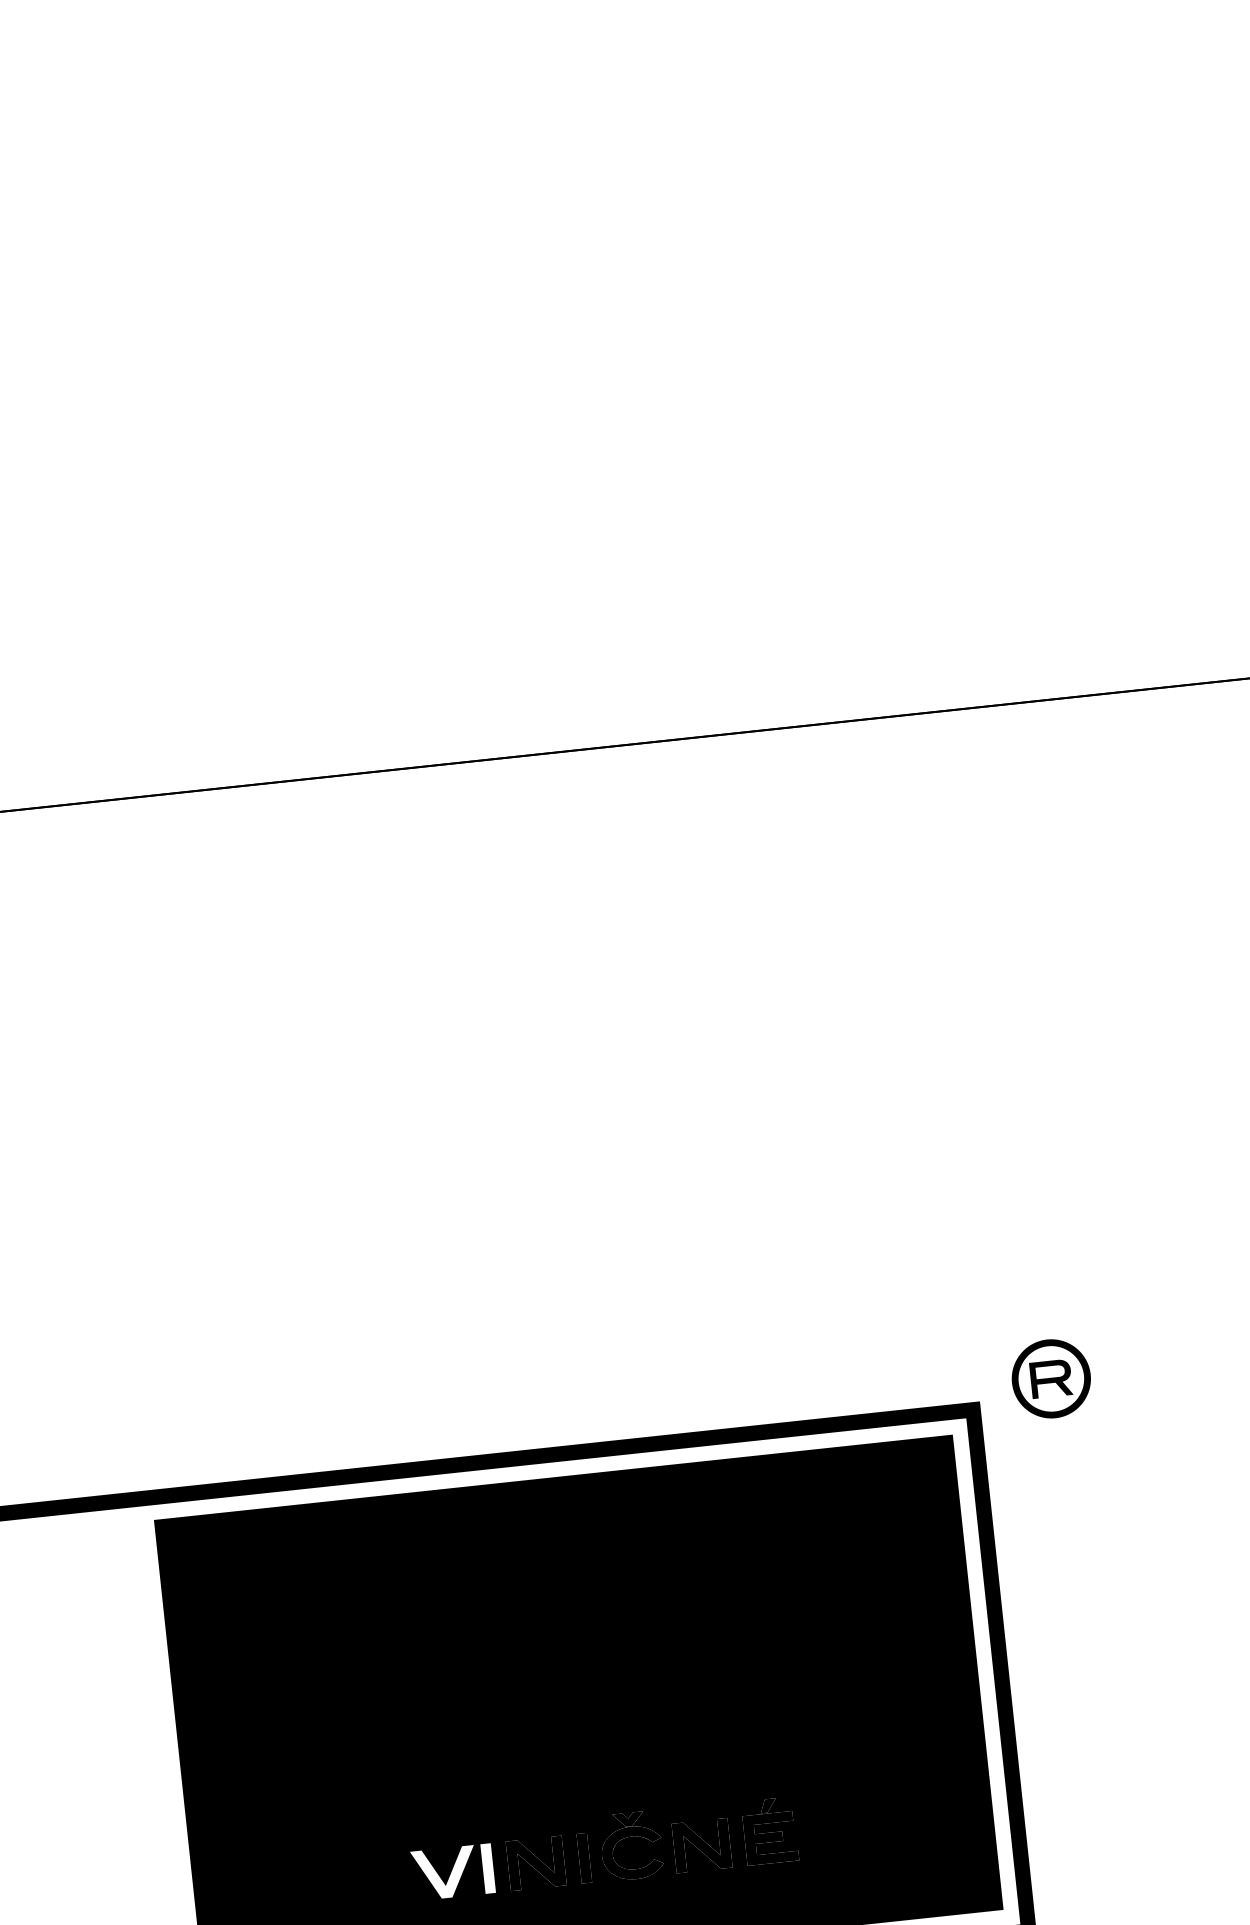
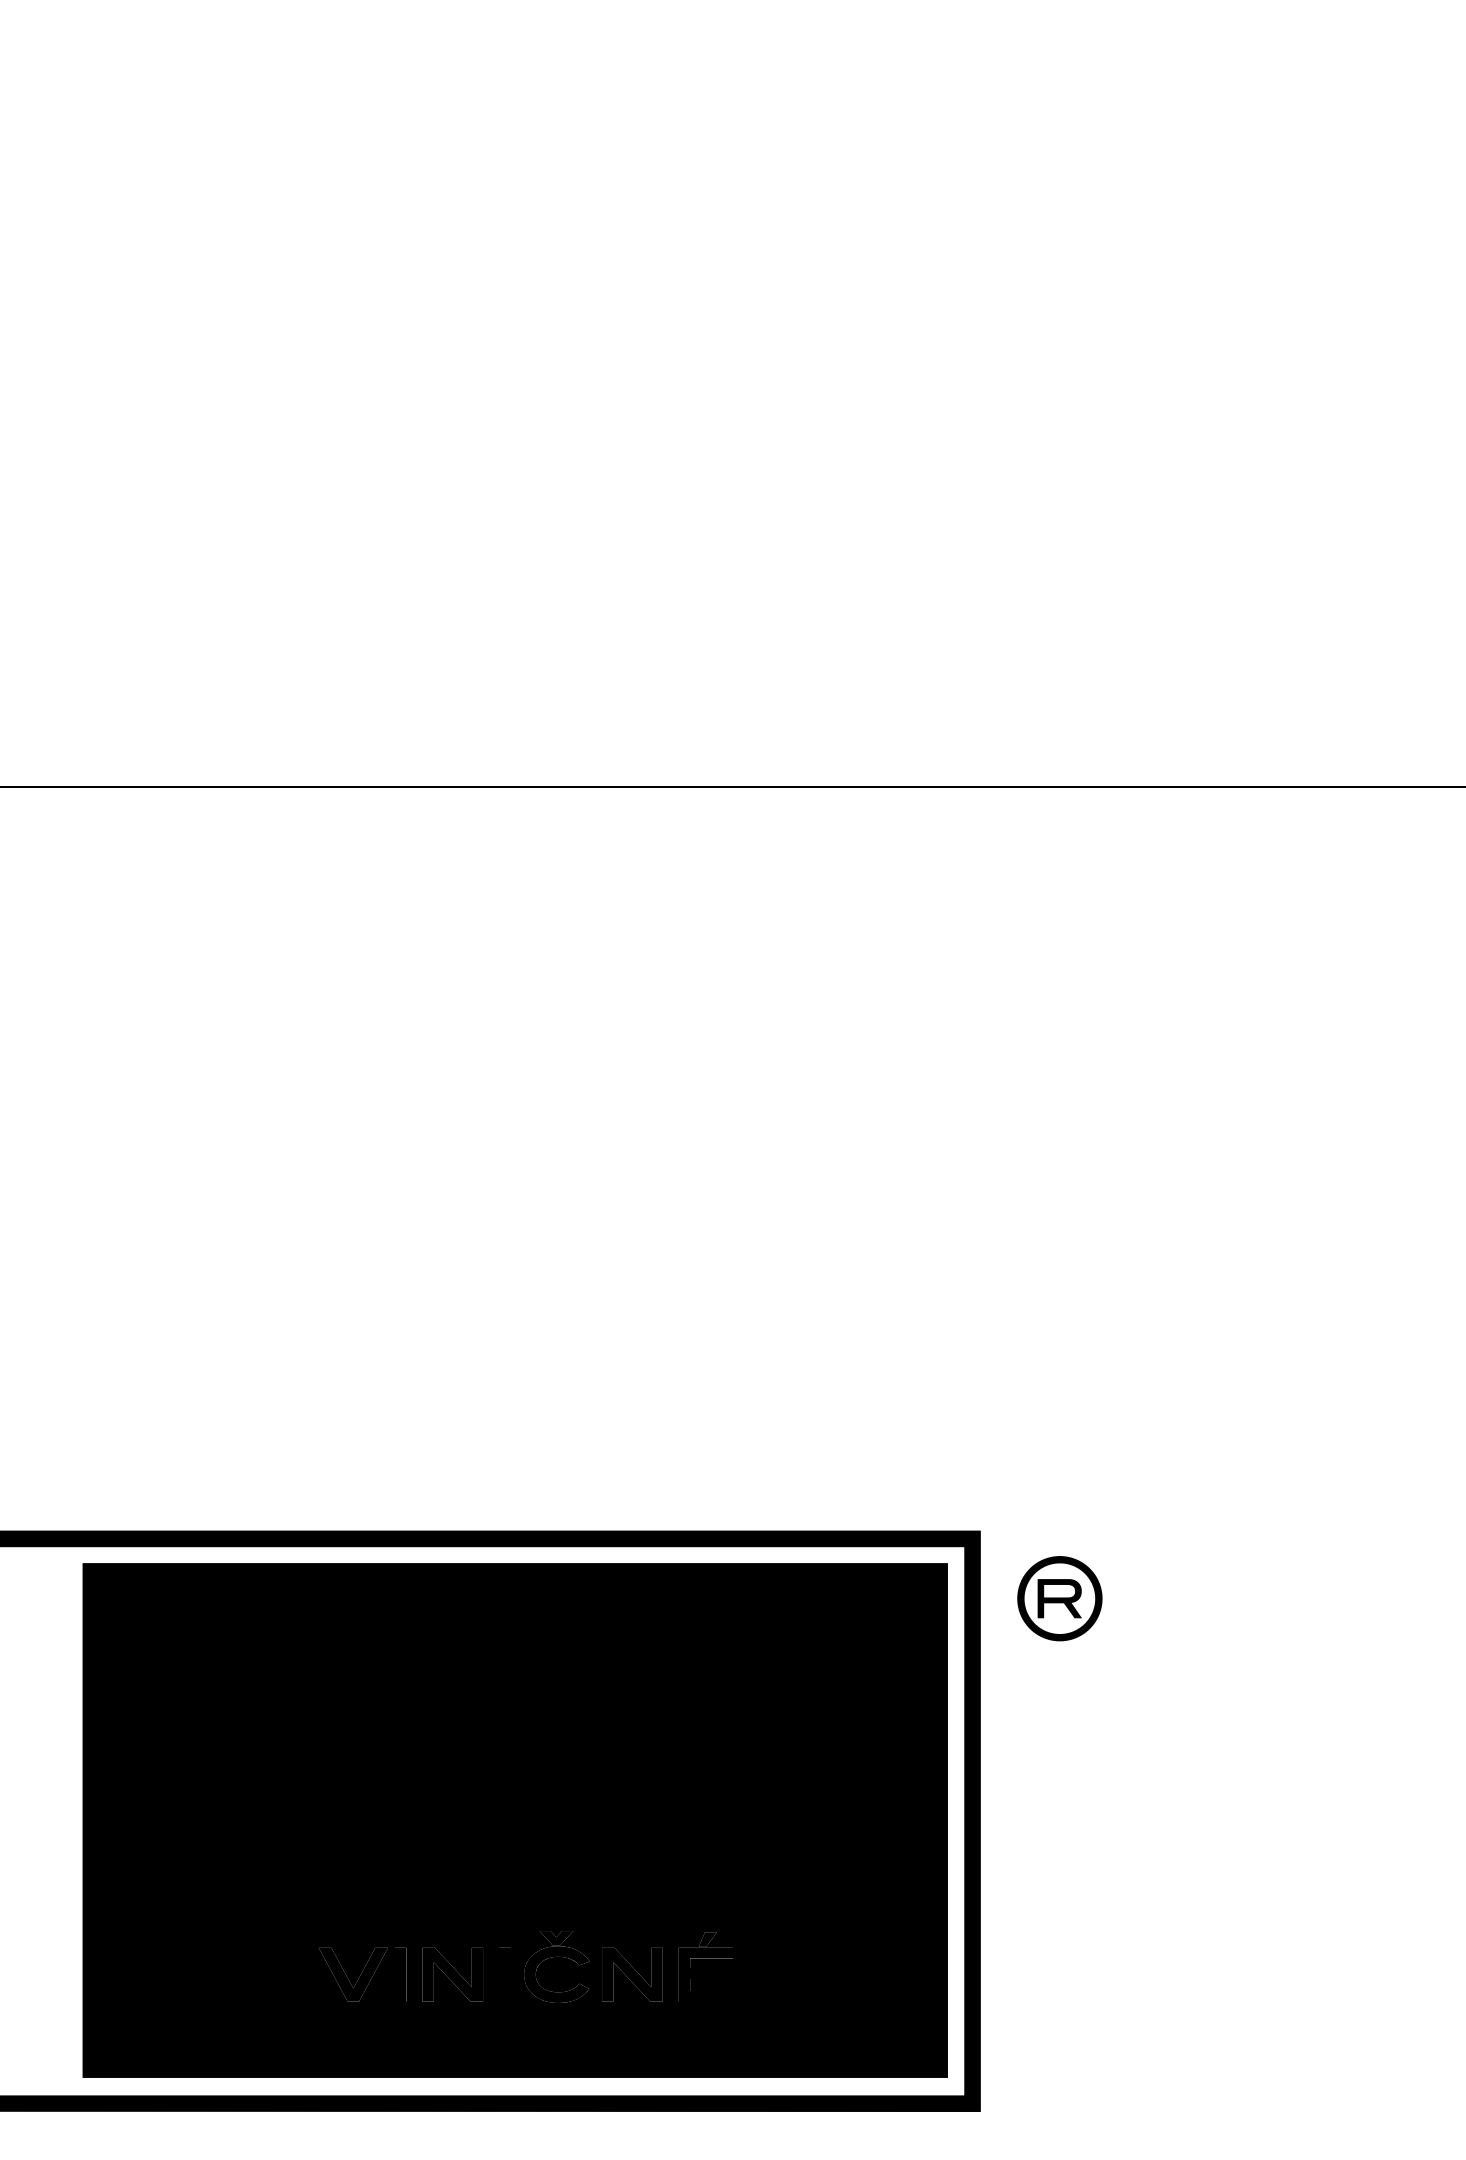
part: (1050, 1378) -> (1059, 1598), moved
fill: (488, 1868) -> (400, 1974), added
fill: (444, 1873) -> (353, 1974), added

